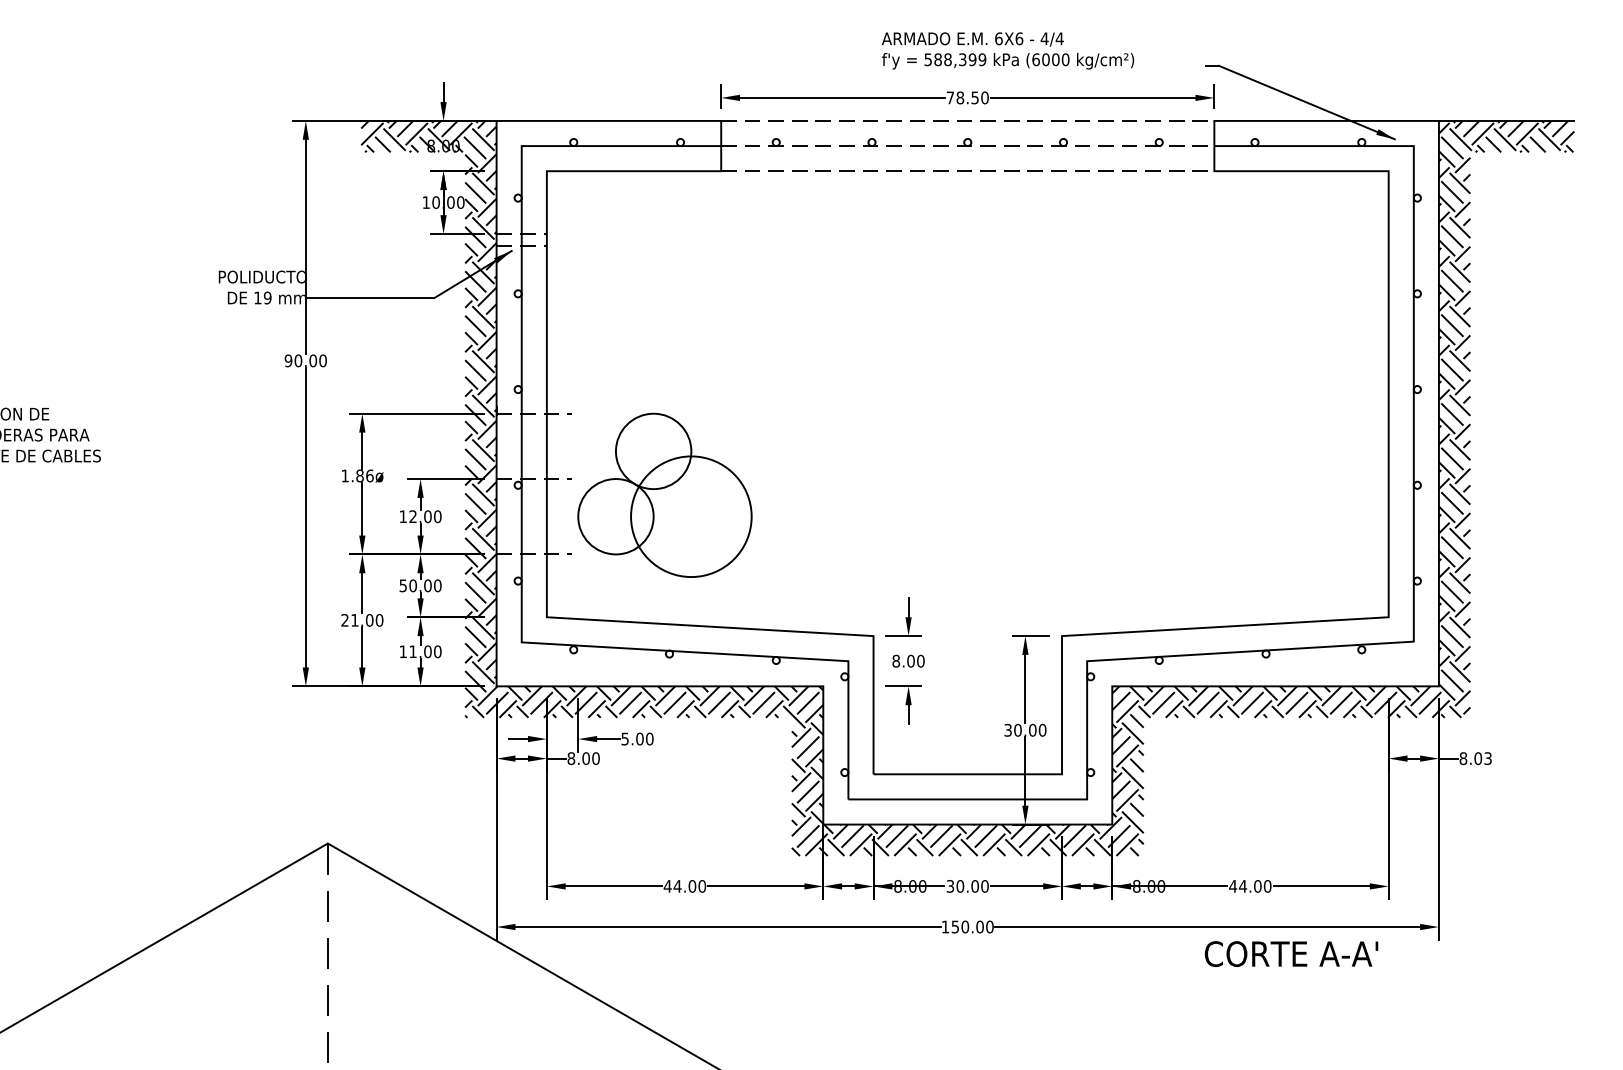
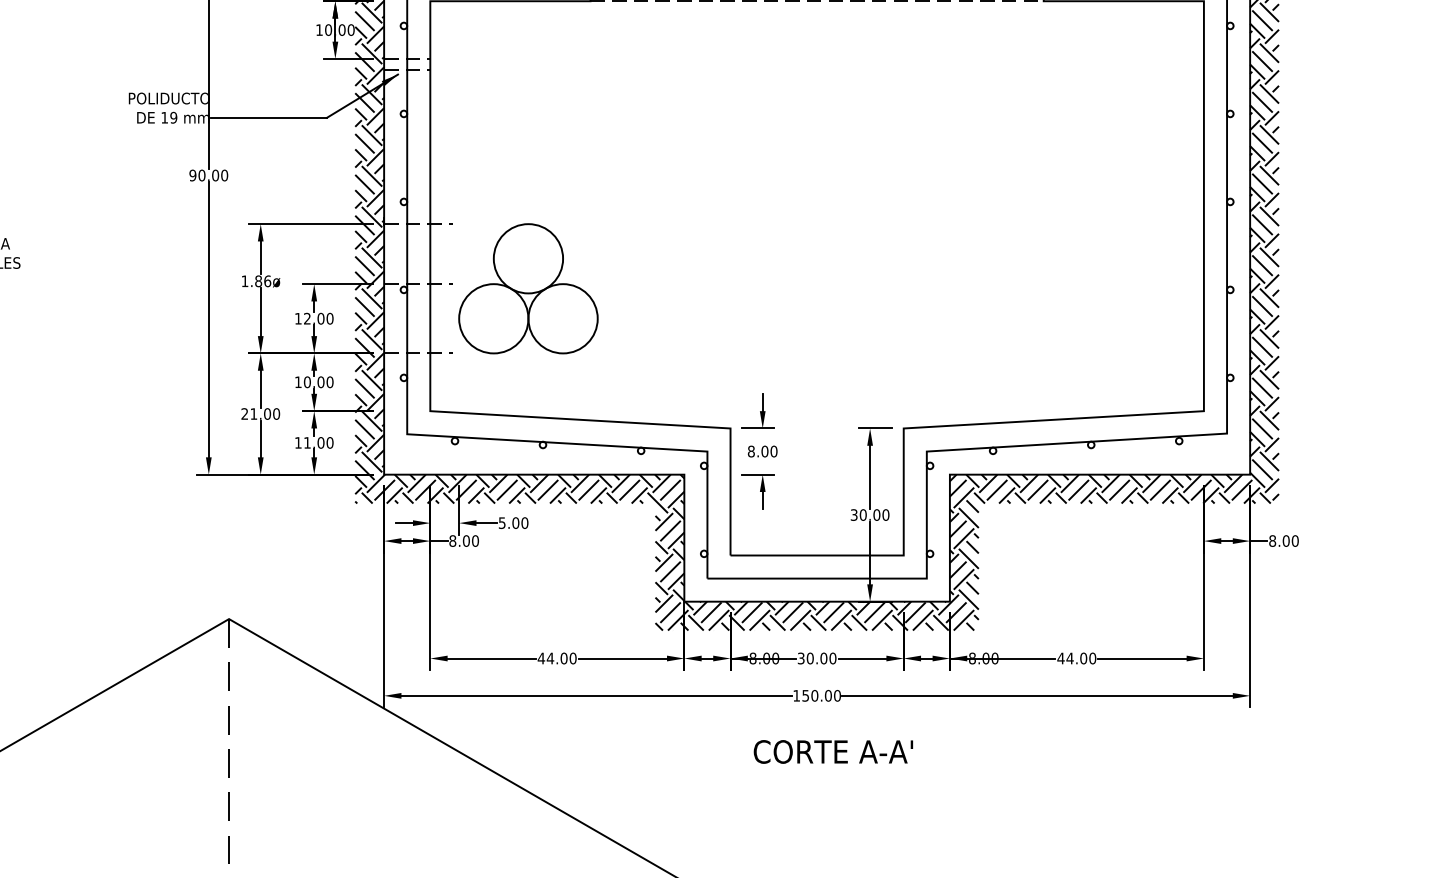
circle: (691, 516) -> (563, 318), size x0.62
text: (402, 585) -> (297, 381), 50.00 -> 10.00
text: (1487, 758) -> (1294, 540), 8.03 -> 8.00
text: (1291, 953) -> (833, 751), moved

